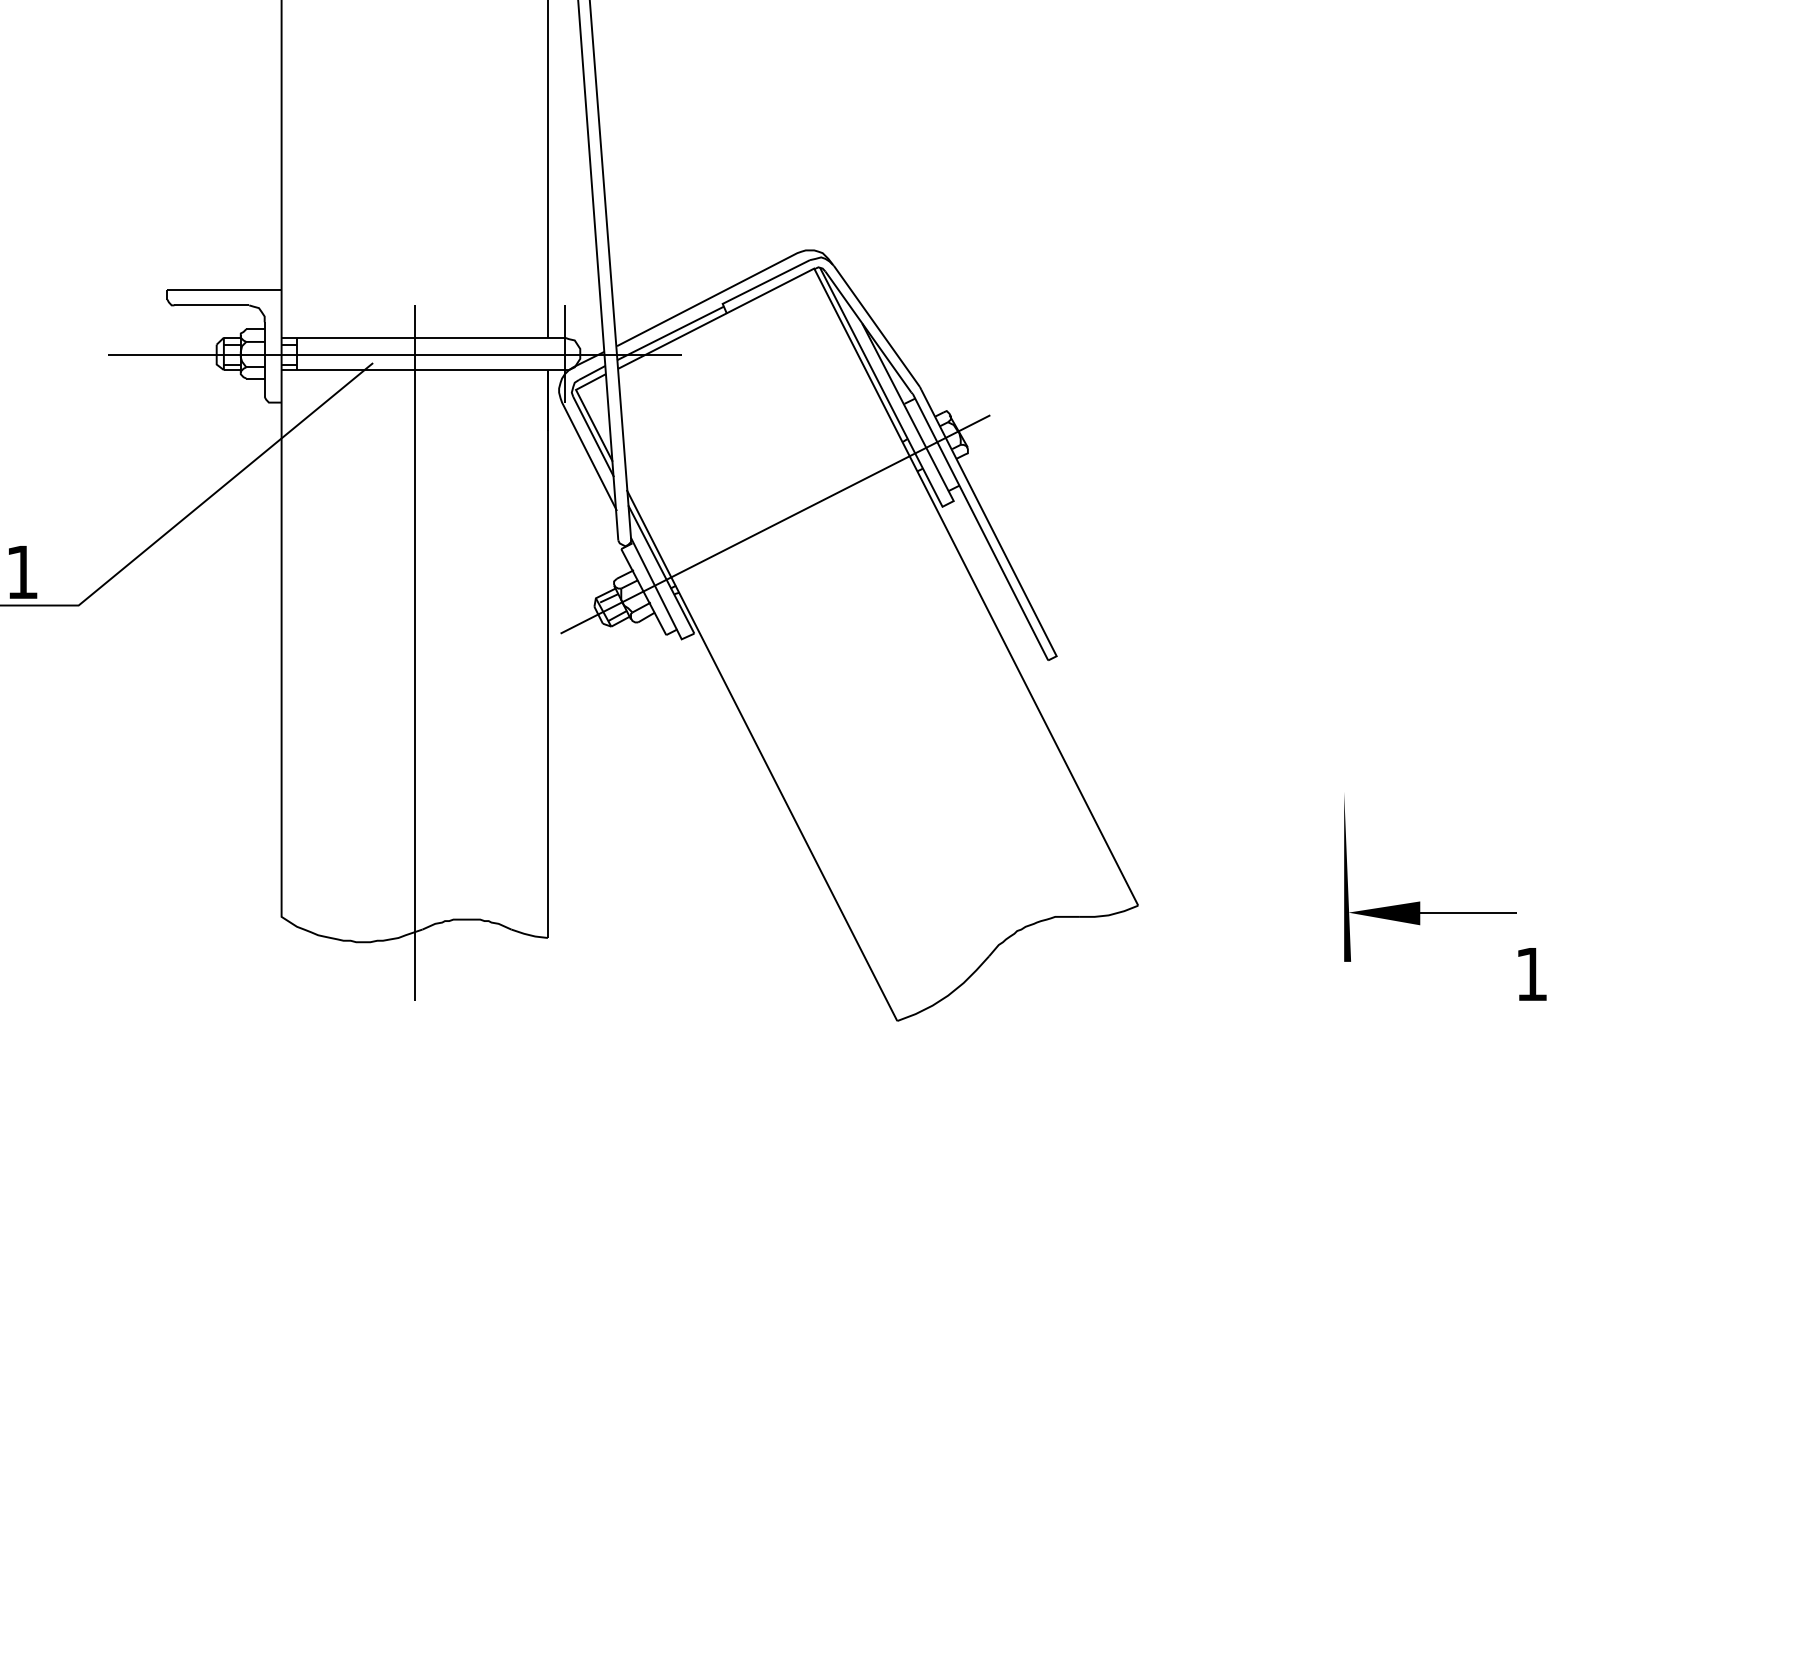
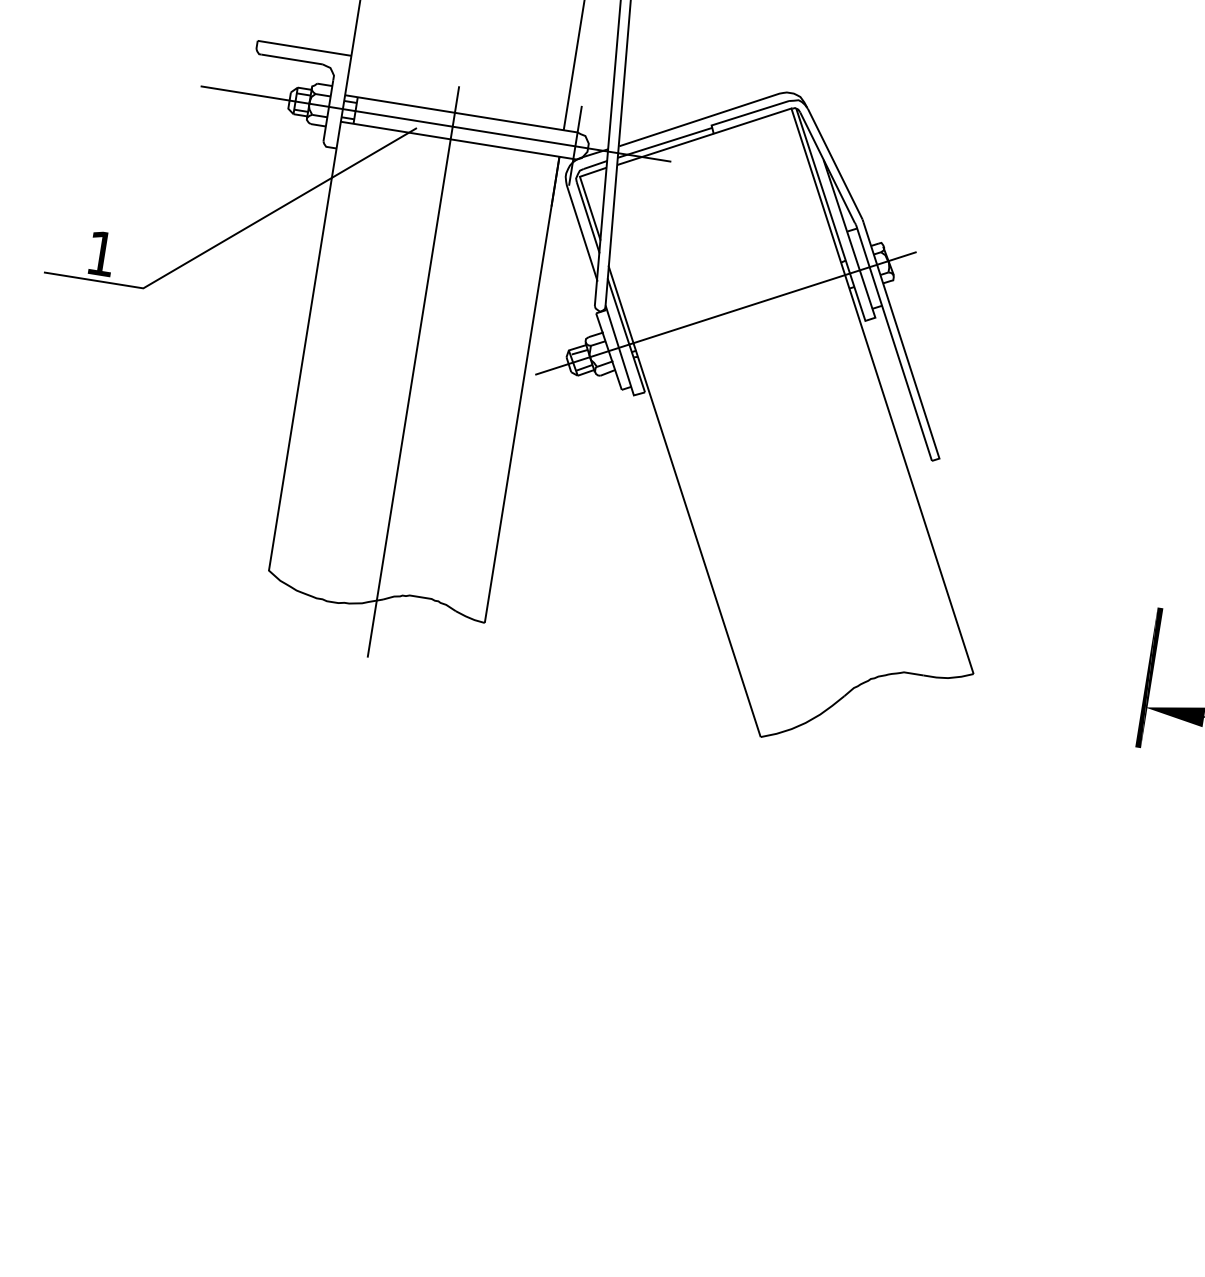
fill: (1347, 876) -> (1149, 677), added

